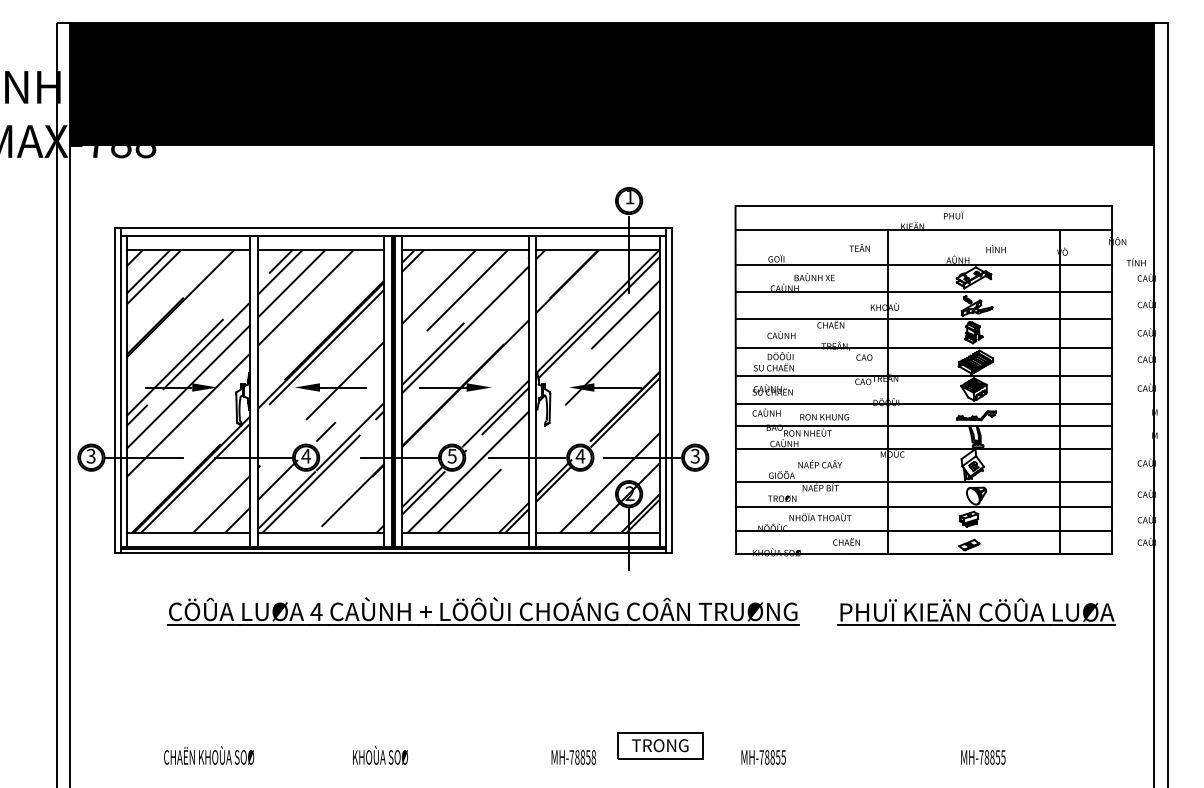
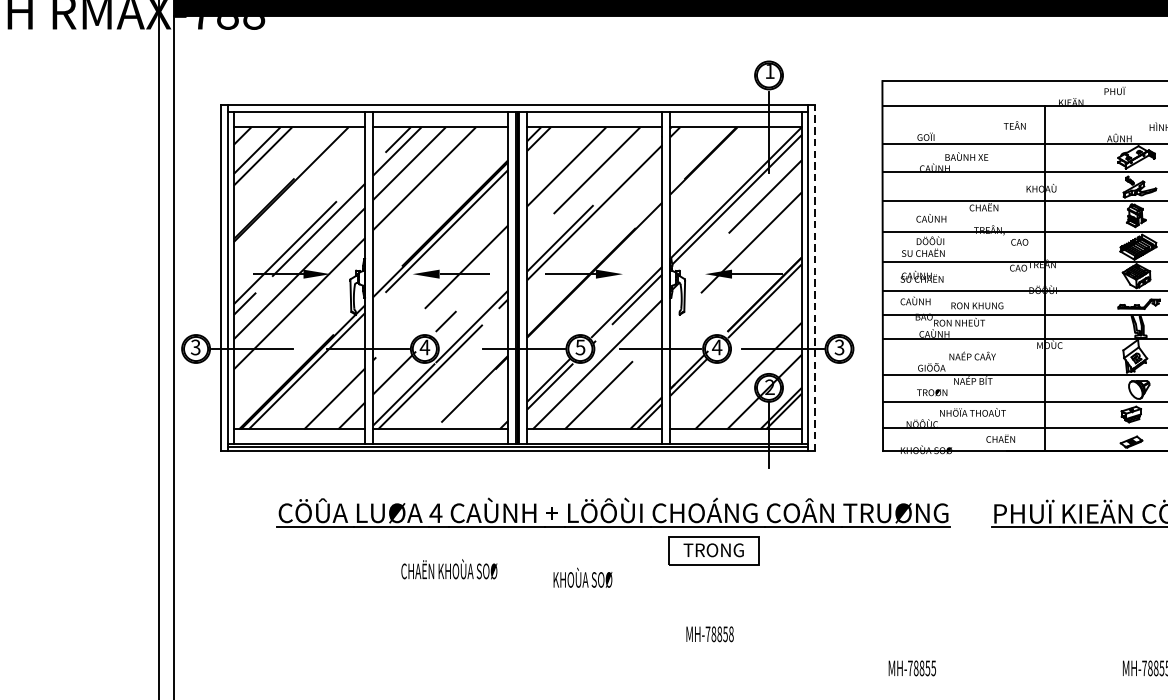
line: (672, 390) -> (815, 277), solid -> dashed
part: (660, 745) -> (714, 550), moved
text: (209, 755) -> (449, 569), moved
text: (380, 755) -> (582, 577), moved
text: (573, 757) -> (709, 634), moved

